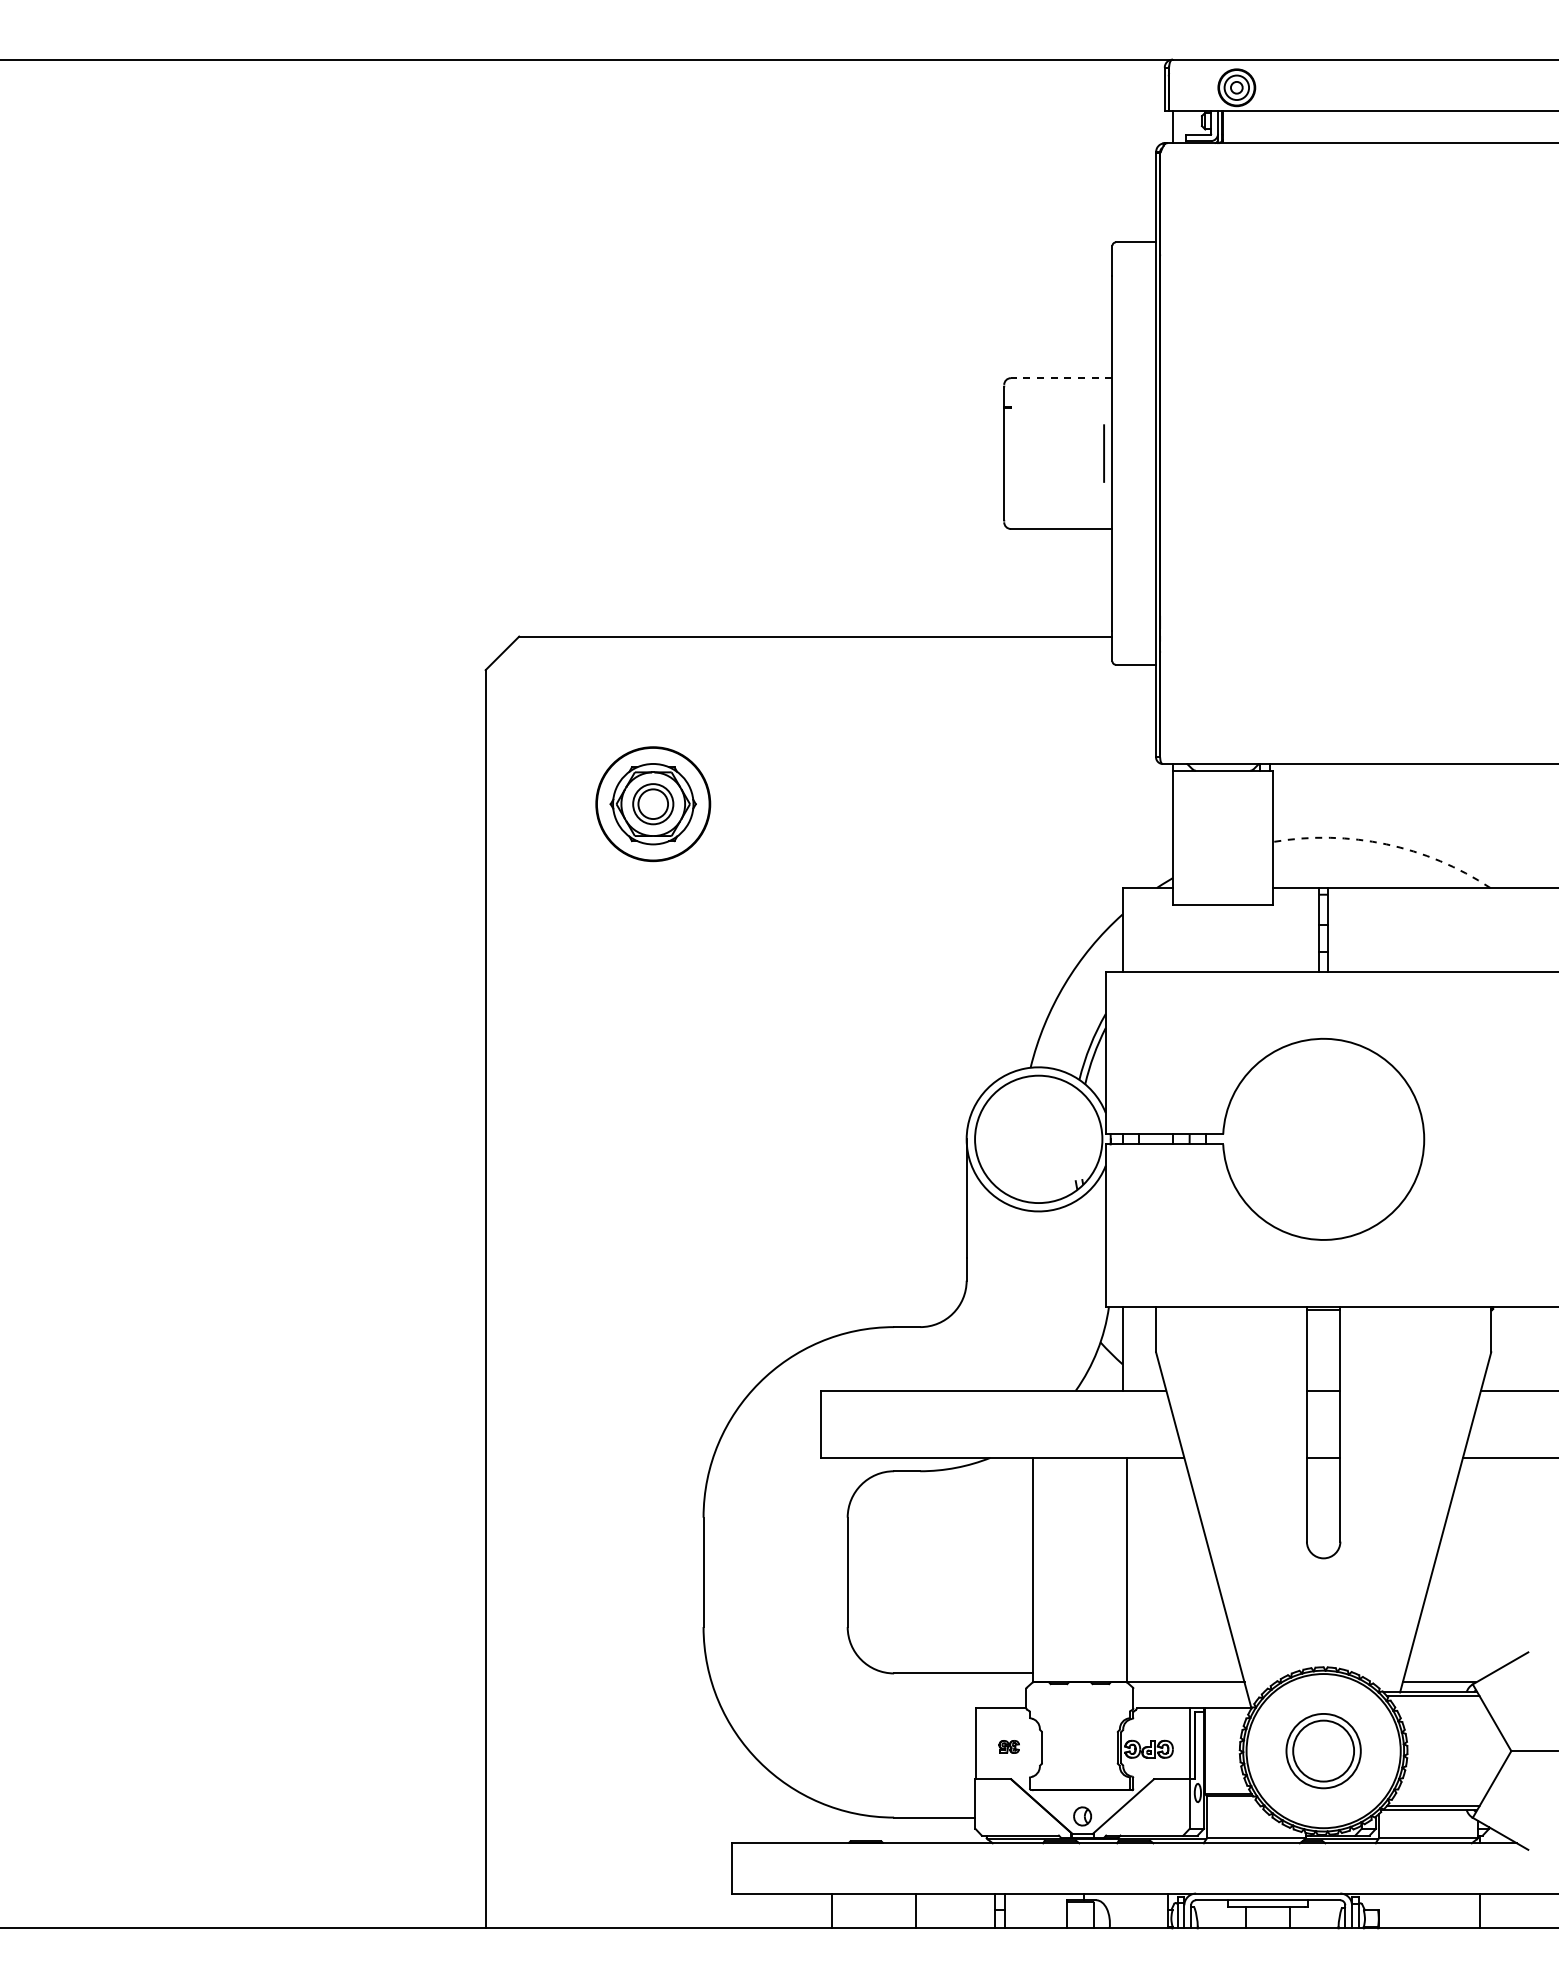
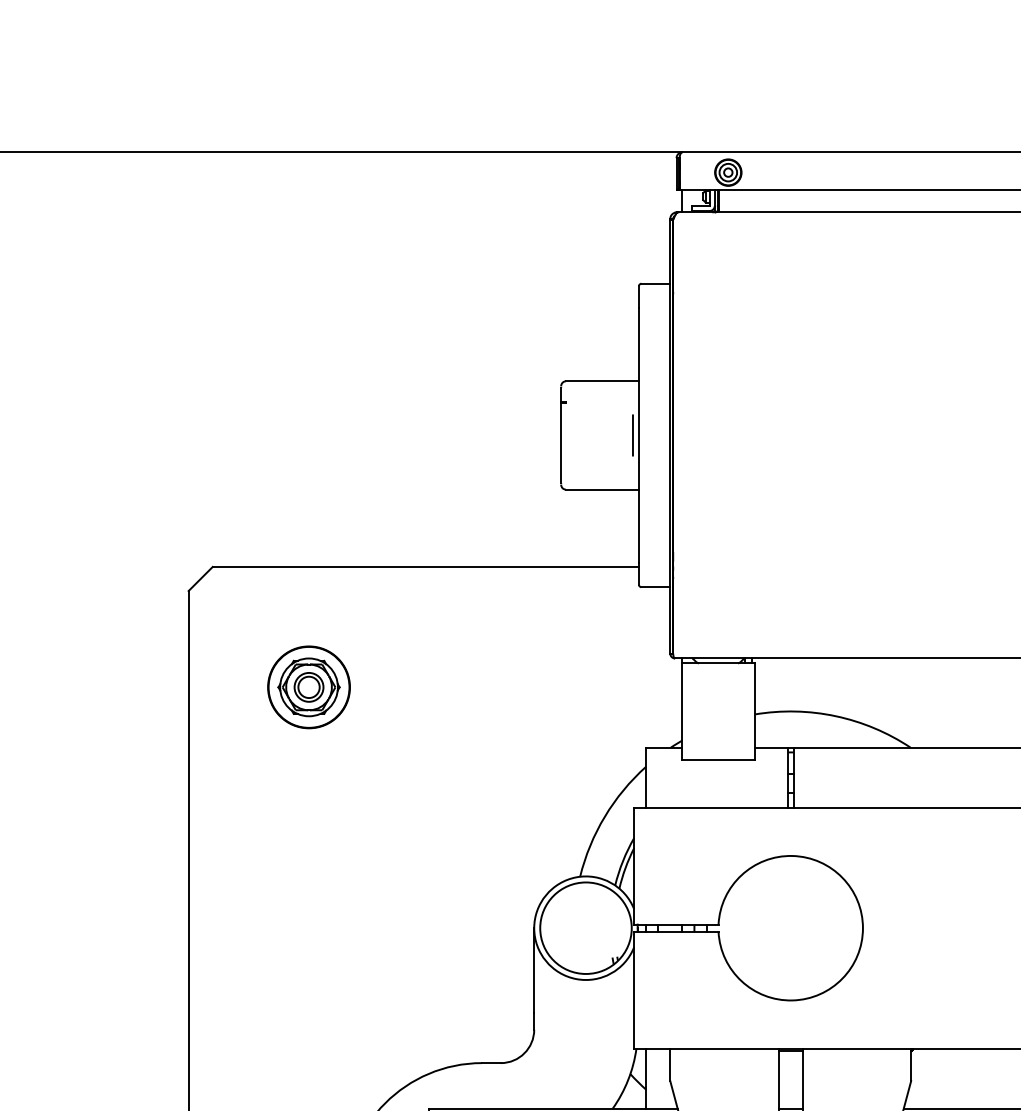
line: (1061, 378) -> (602, 381), dashed -> solid
arc: (1386, 844) -> (835, 716), dashed -> solid

